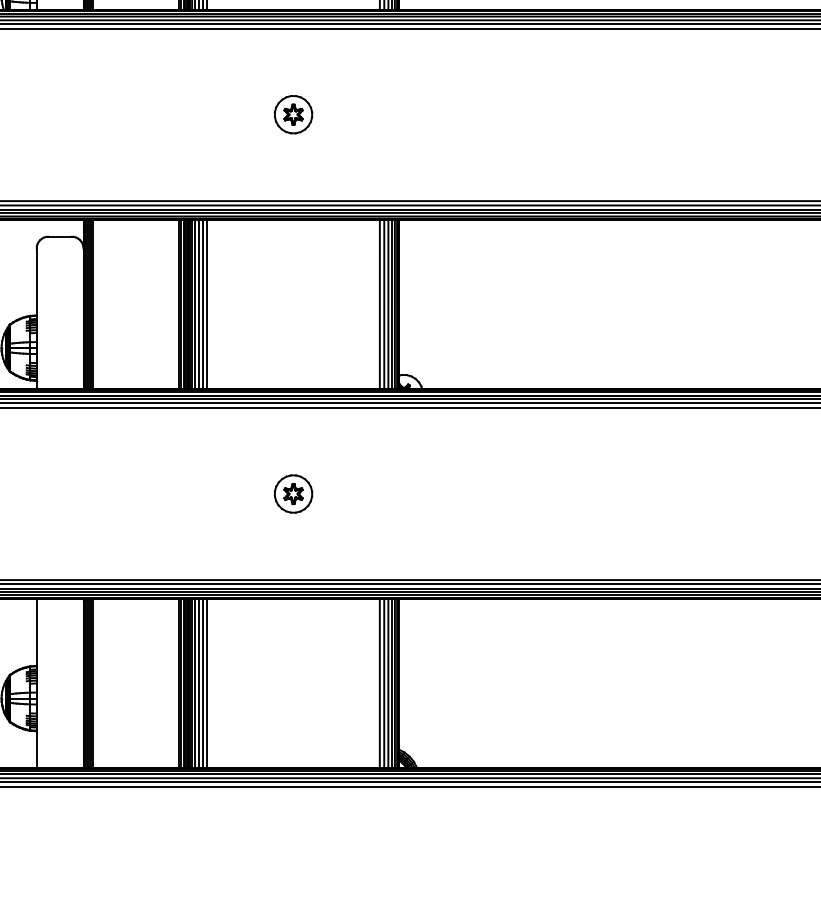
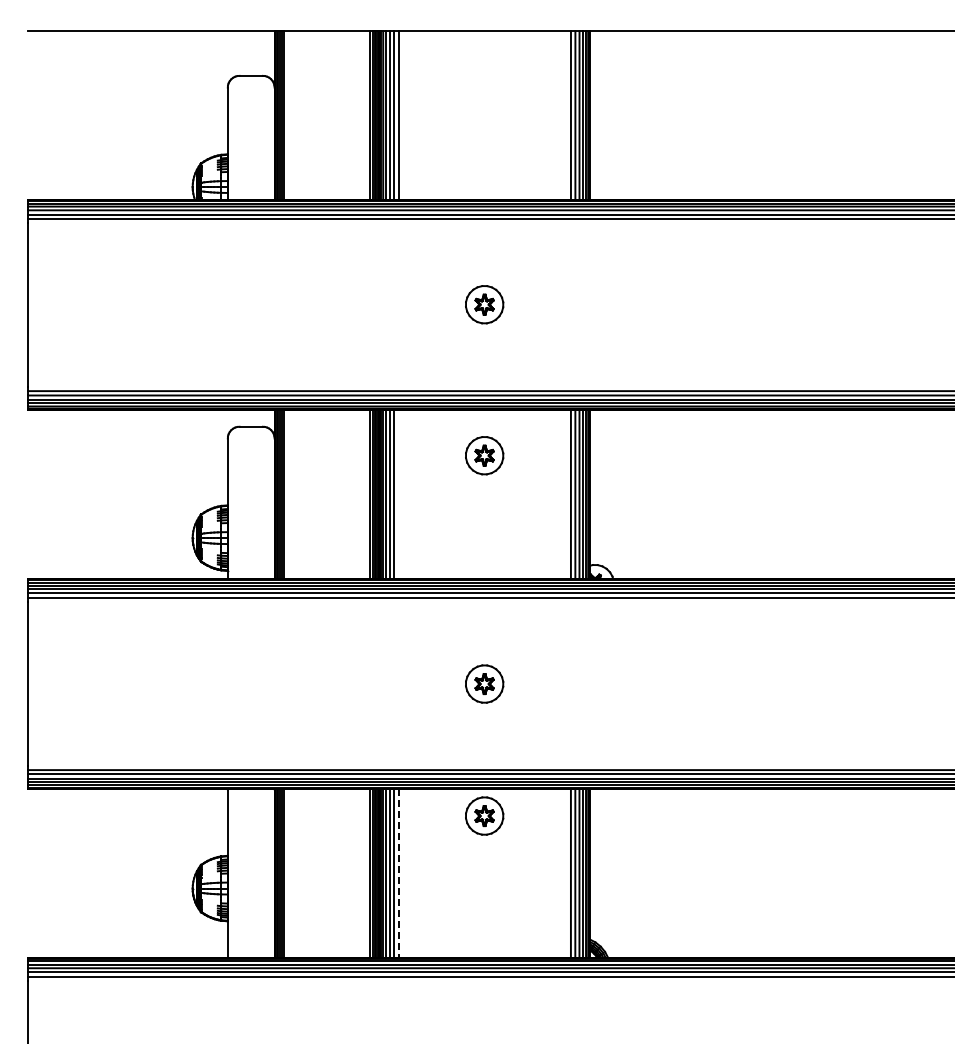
part: (293, 265) -> (484, 455), added
line: (207, 304) -> (398, 494), removed
part: (293, 625) -> (484, 815), added
line: (207, 683) -> (398, 873), solid -> dashed

